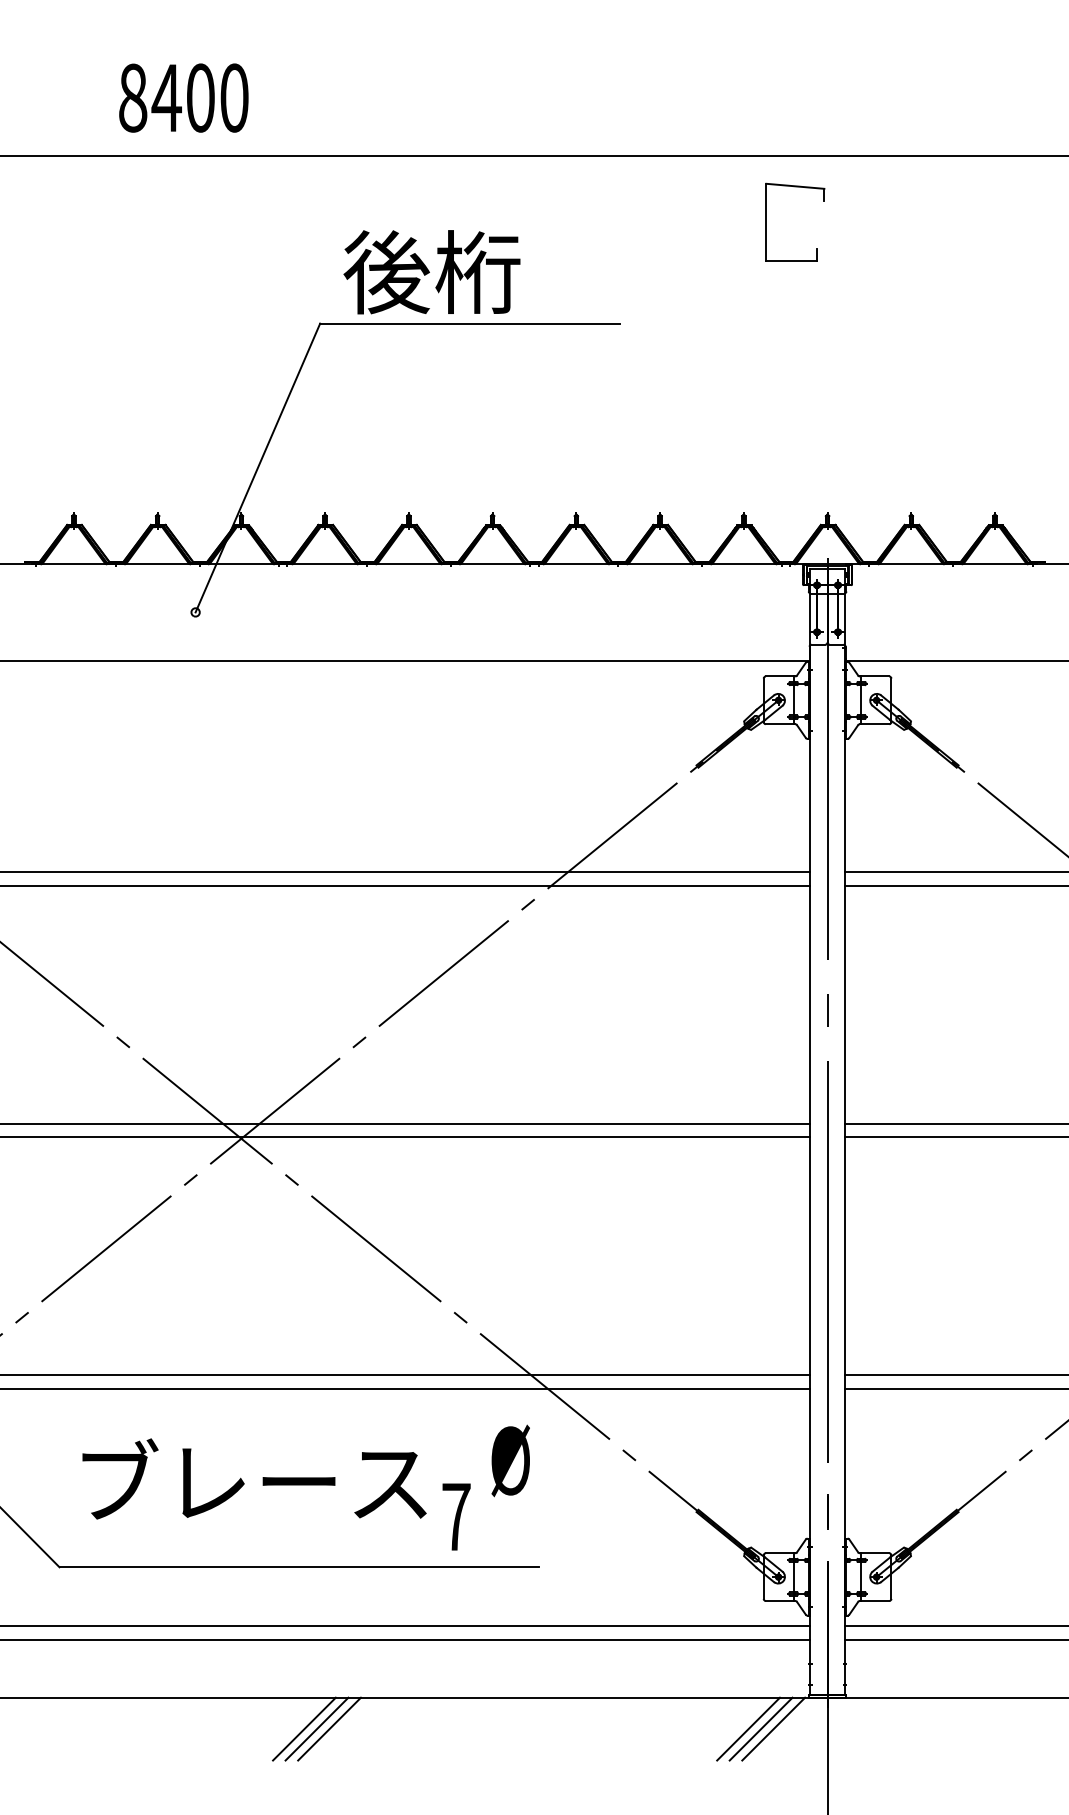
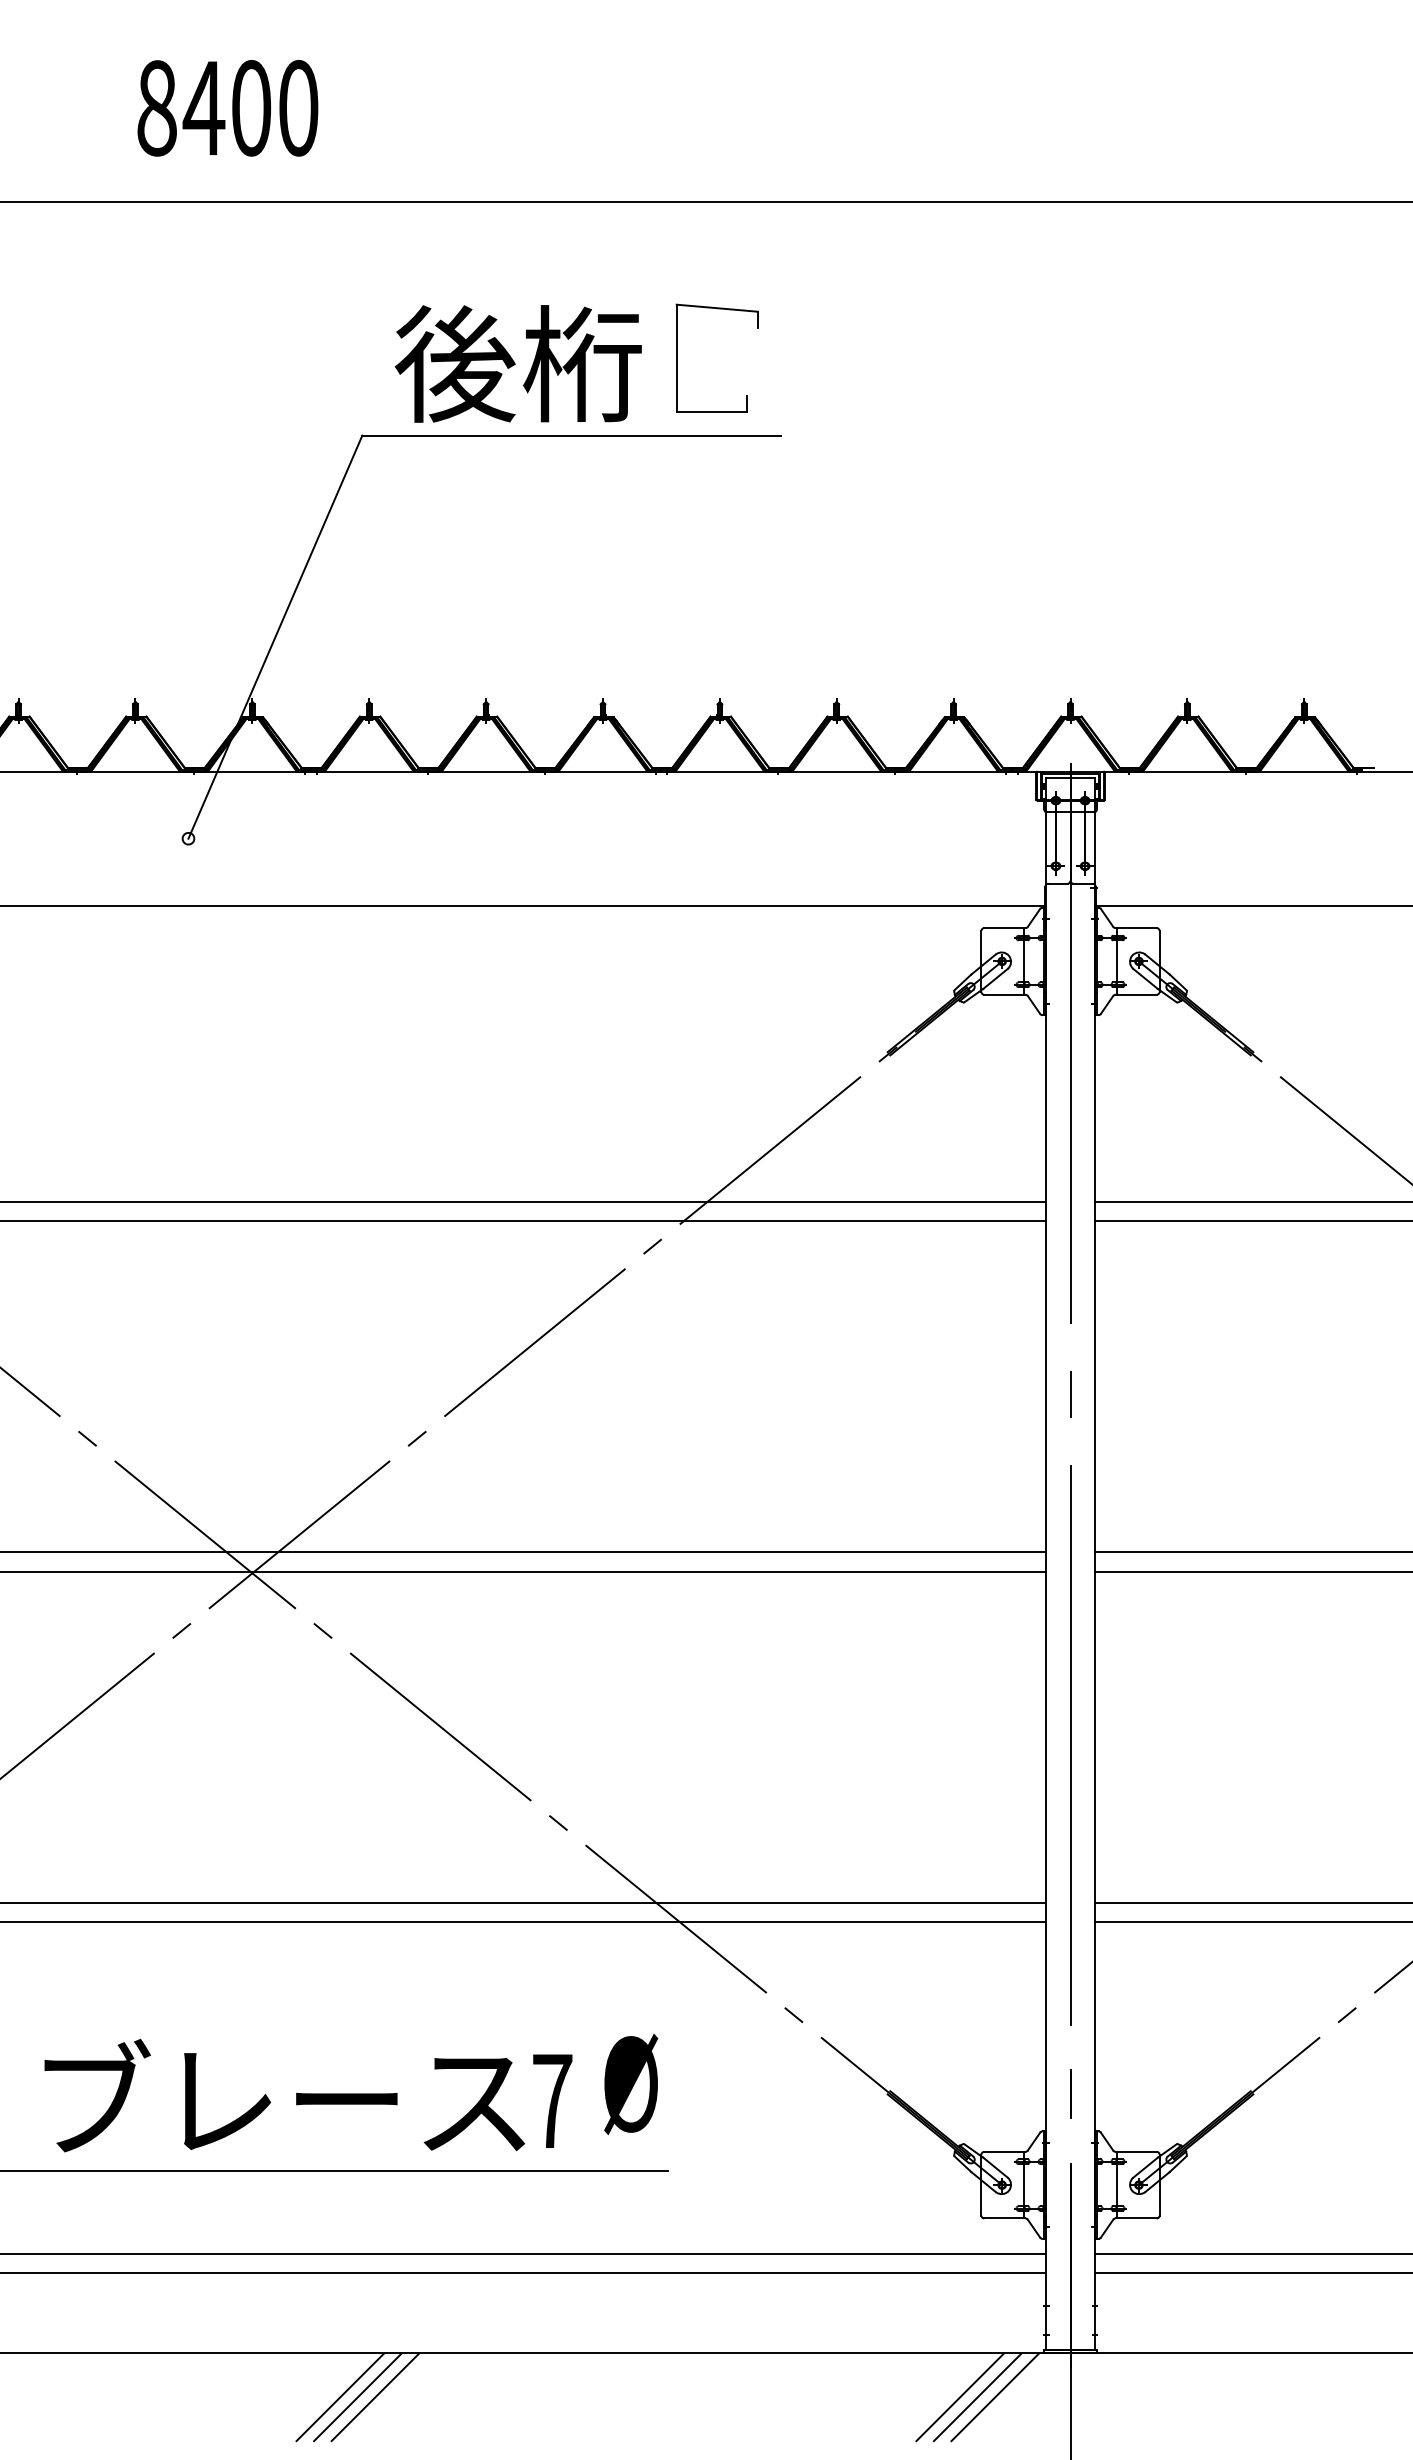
text: (183, 97) -> (227, 107), moved
part: (766, 221) -> (676, 357), moved
text: (510, 1460) -> (630, 2083), moved
text: (254, 1478) -> (284, 2094), moved

